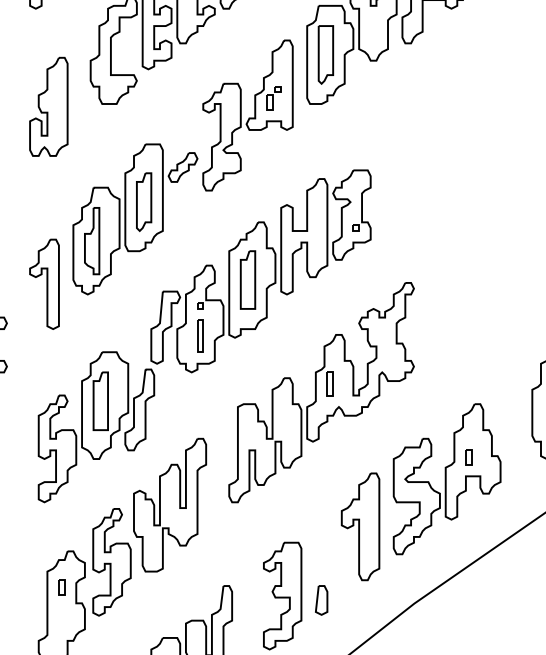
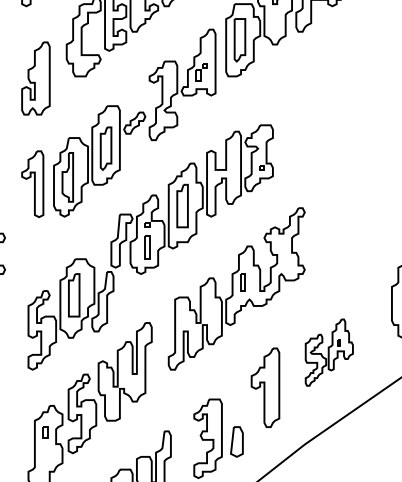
part: (44, 283) -> (32, 183), moved
part: (447, 478) -> (329, 352), size x0.6
part: (321, 599) -> (236, 441), size x1.4

